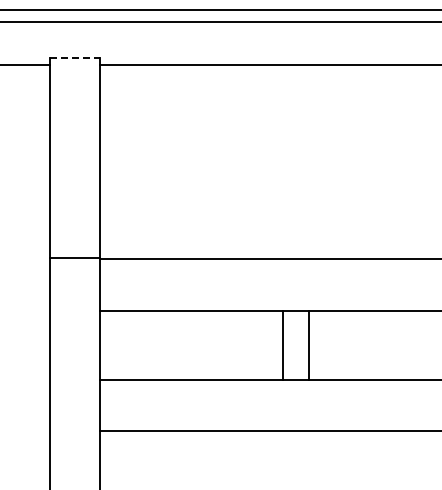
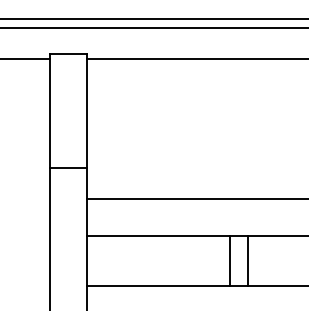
line: (75, 58) -> (68, 54), dashed -> solid
line: (75, 258) -> (68, 168), moved
line: (282, 344) -> (229, 260), moved
line: (308, 344) -> (248, 260), moved

